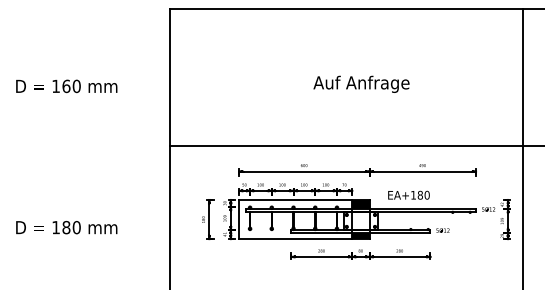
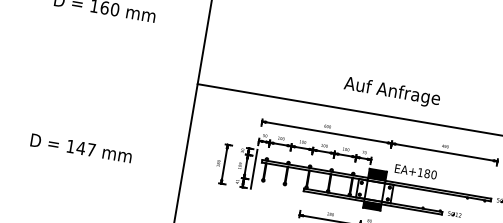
text: (361, 83) -> (392, 91), moved
text: (408, 194) -> (415, 171), moved
line: (295, 199) -> (313, 158), removed
text: (71, 227) -> (86, 149), 180 -> 147
line: (295, 239) -> (306, 198), removed

